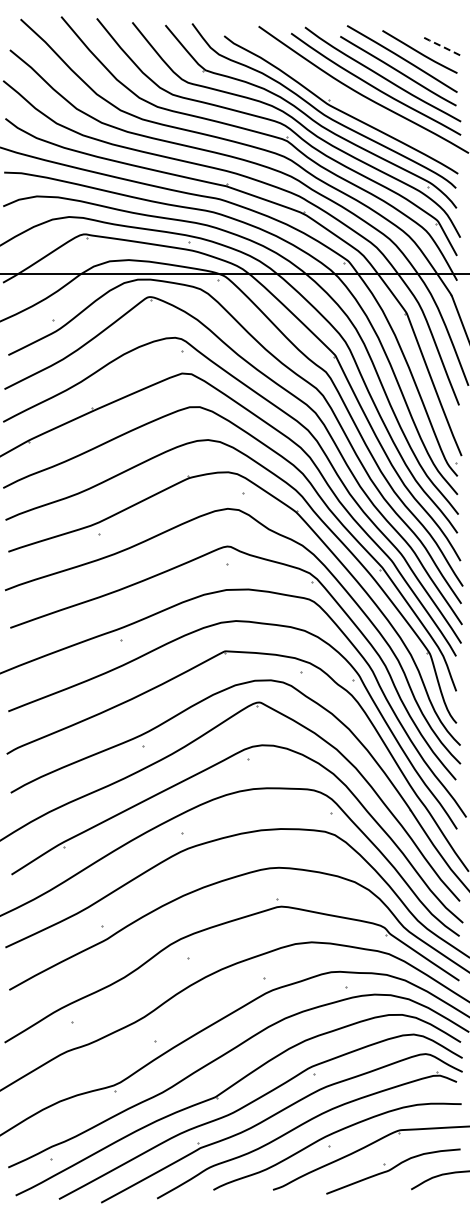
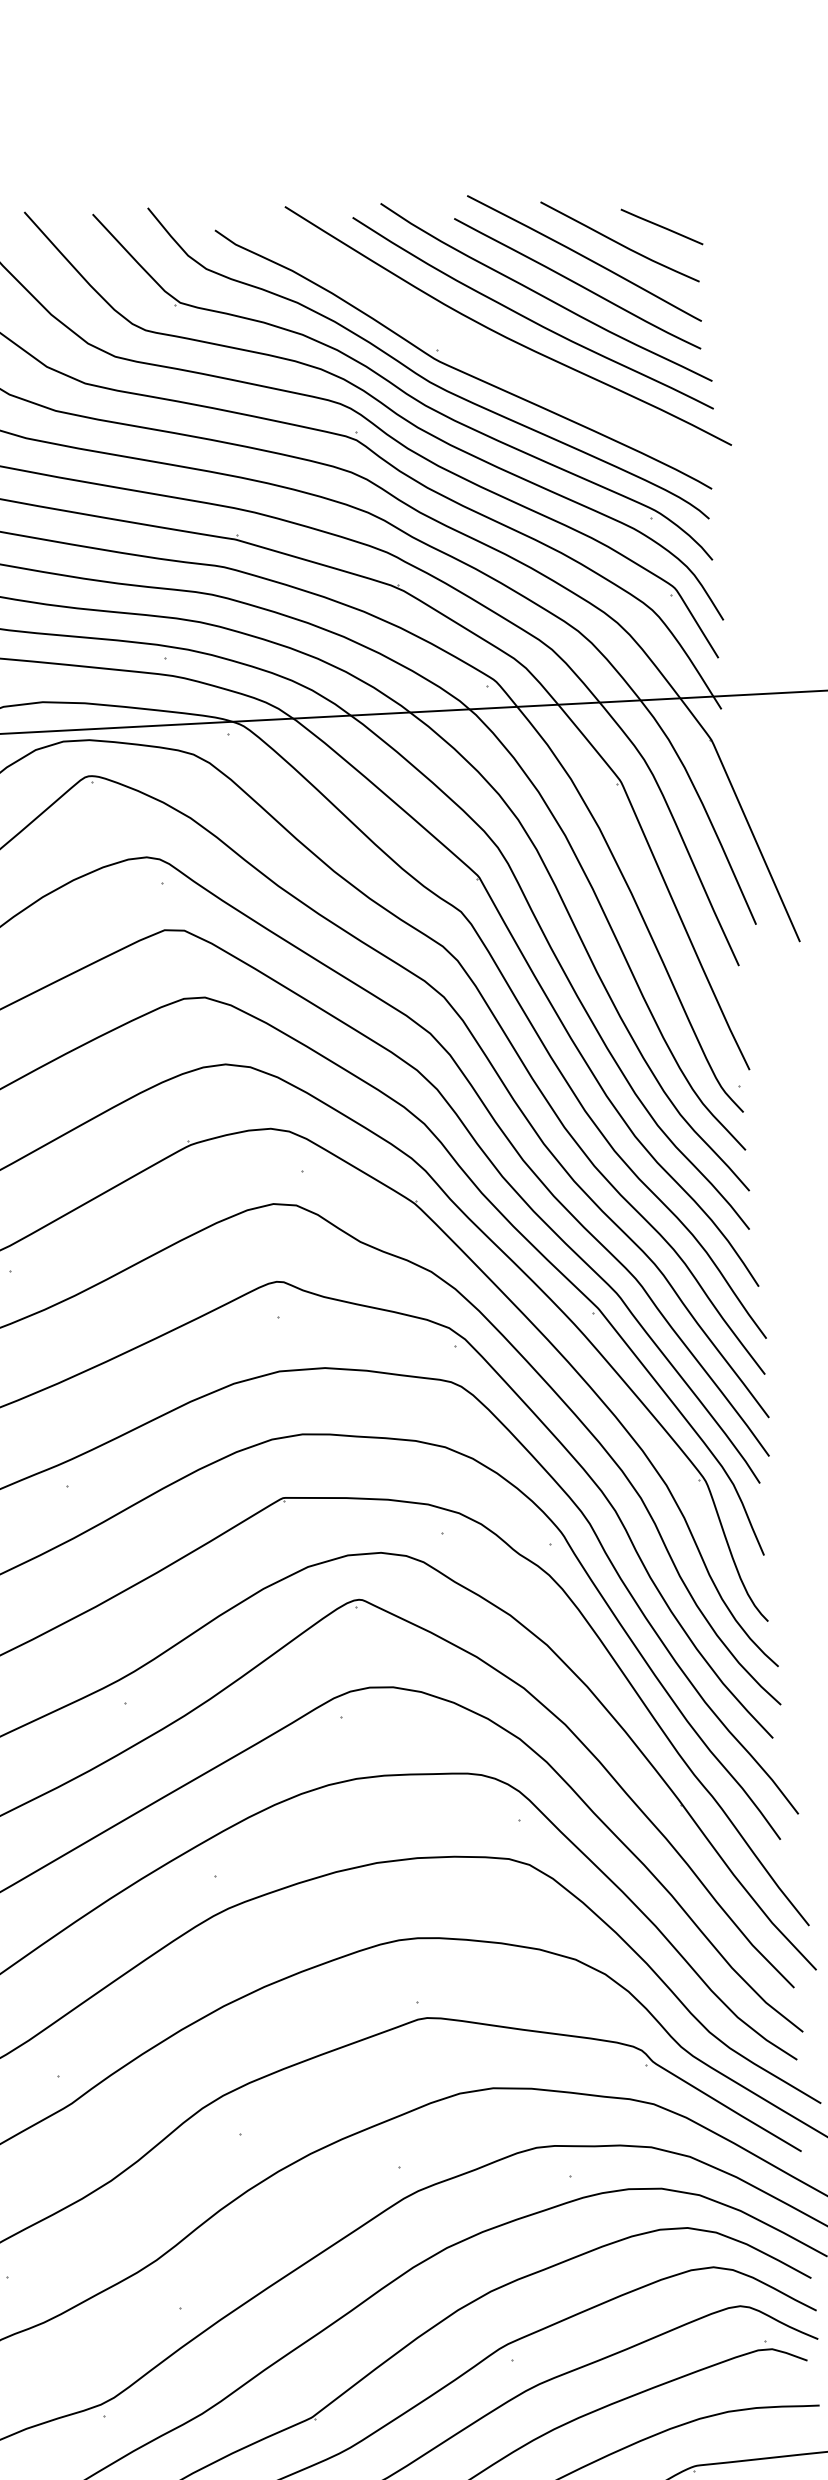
line: (440, 45) -> (661, 226), dashed -> solid

